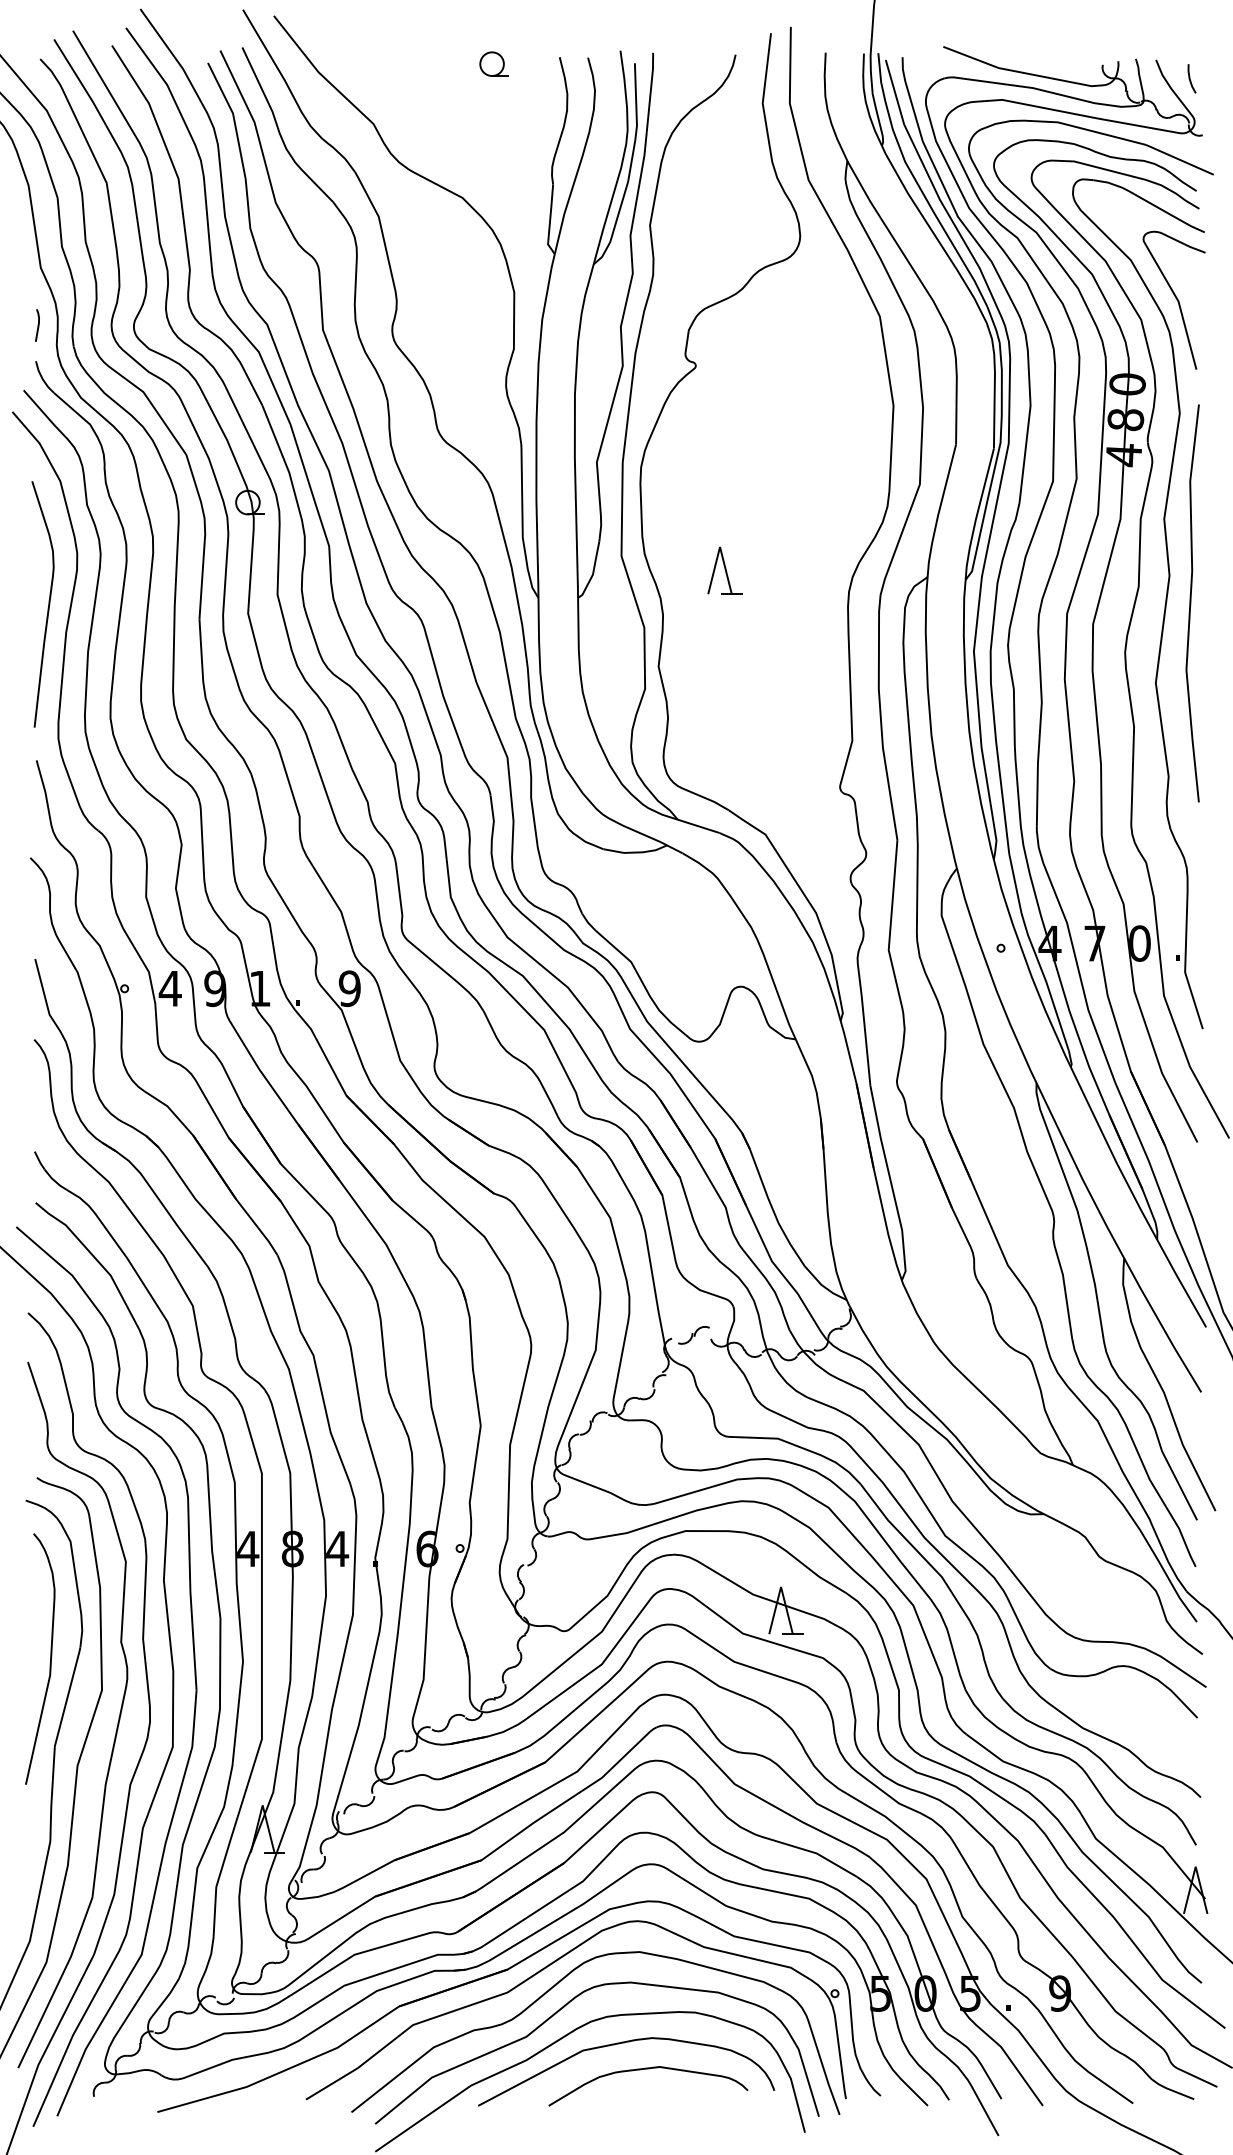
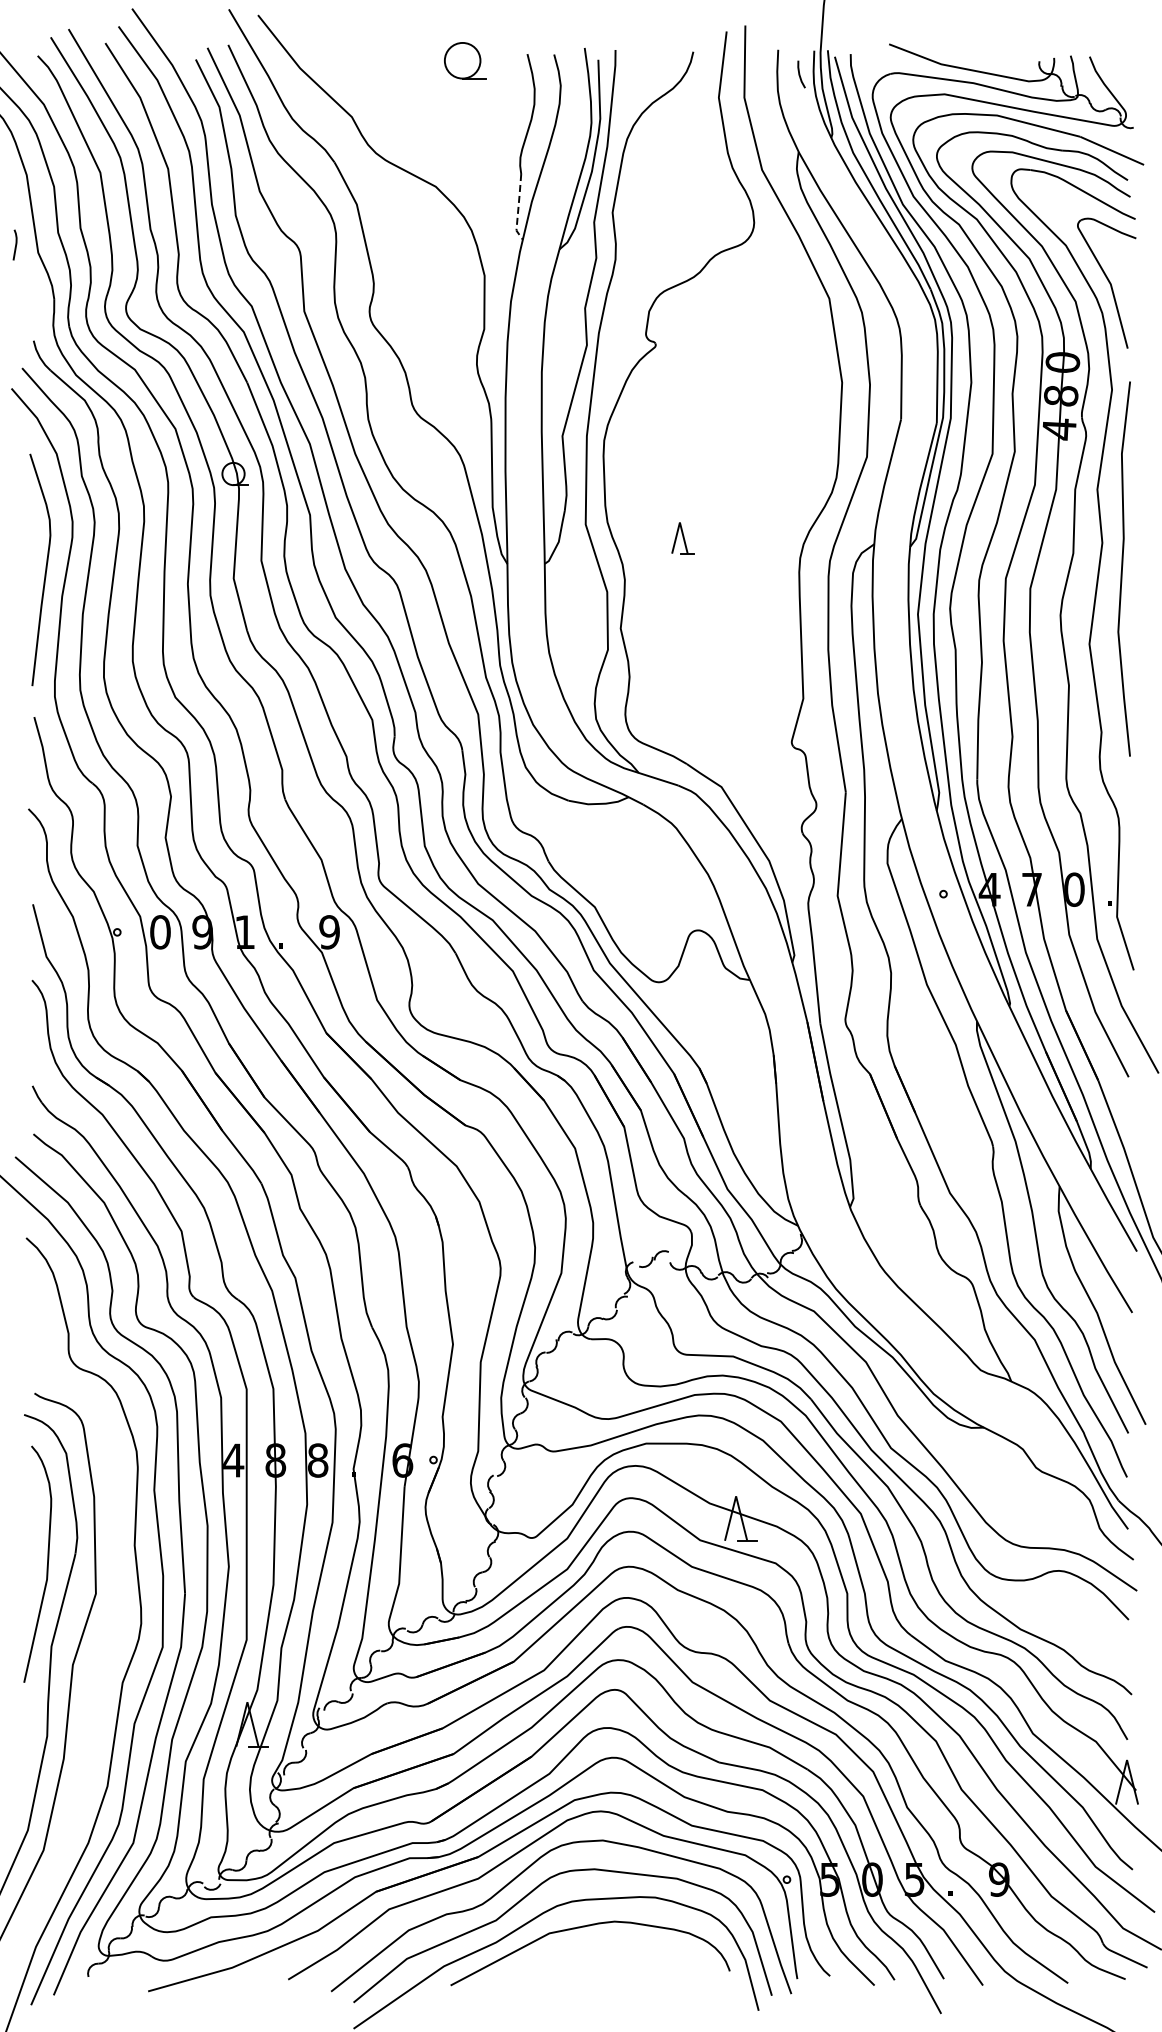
part: (493, 64) -> (465, 60), size x1.6
line: (1190, 78) -> (800, 74), moved
line: (550, 219) -> (518, 207), solid -> dashed
curve: (37, 324) -> (15, 244), moved
part: (724, 569) -> (682, 537), size x0.7
text: (170, 988) -> (160, 932), 4 -> 0
text: (337, 1548) -> (317, 1460), 4 -> 8
curve: (117, 1721) -> (110, 1623), removed
curve: (647, 2069) -> (610, 1951), removed

